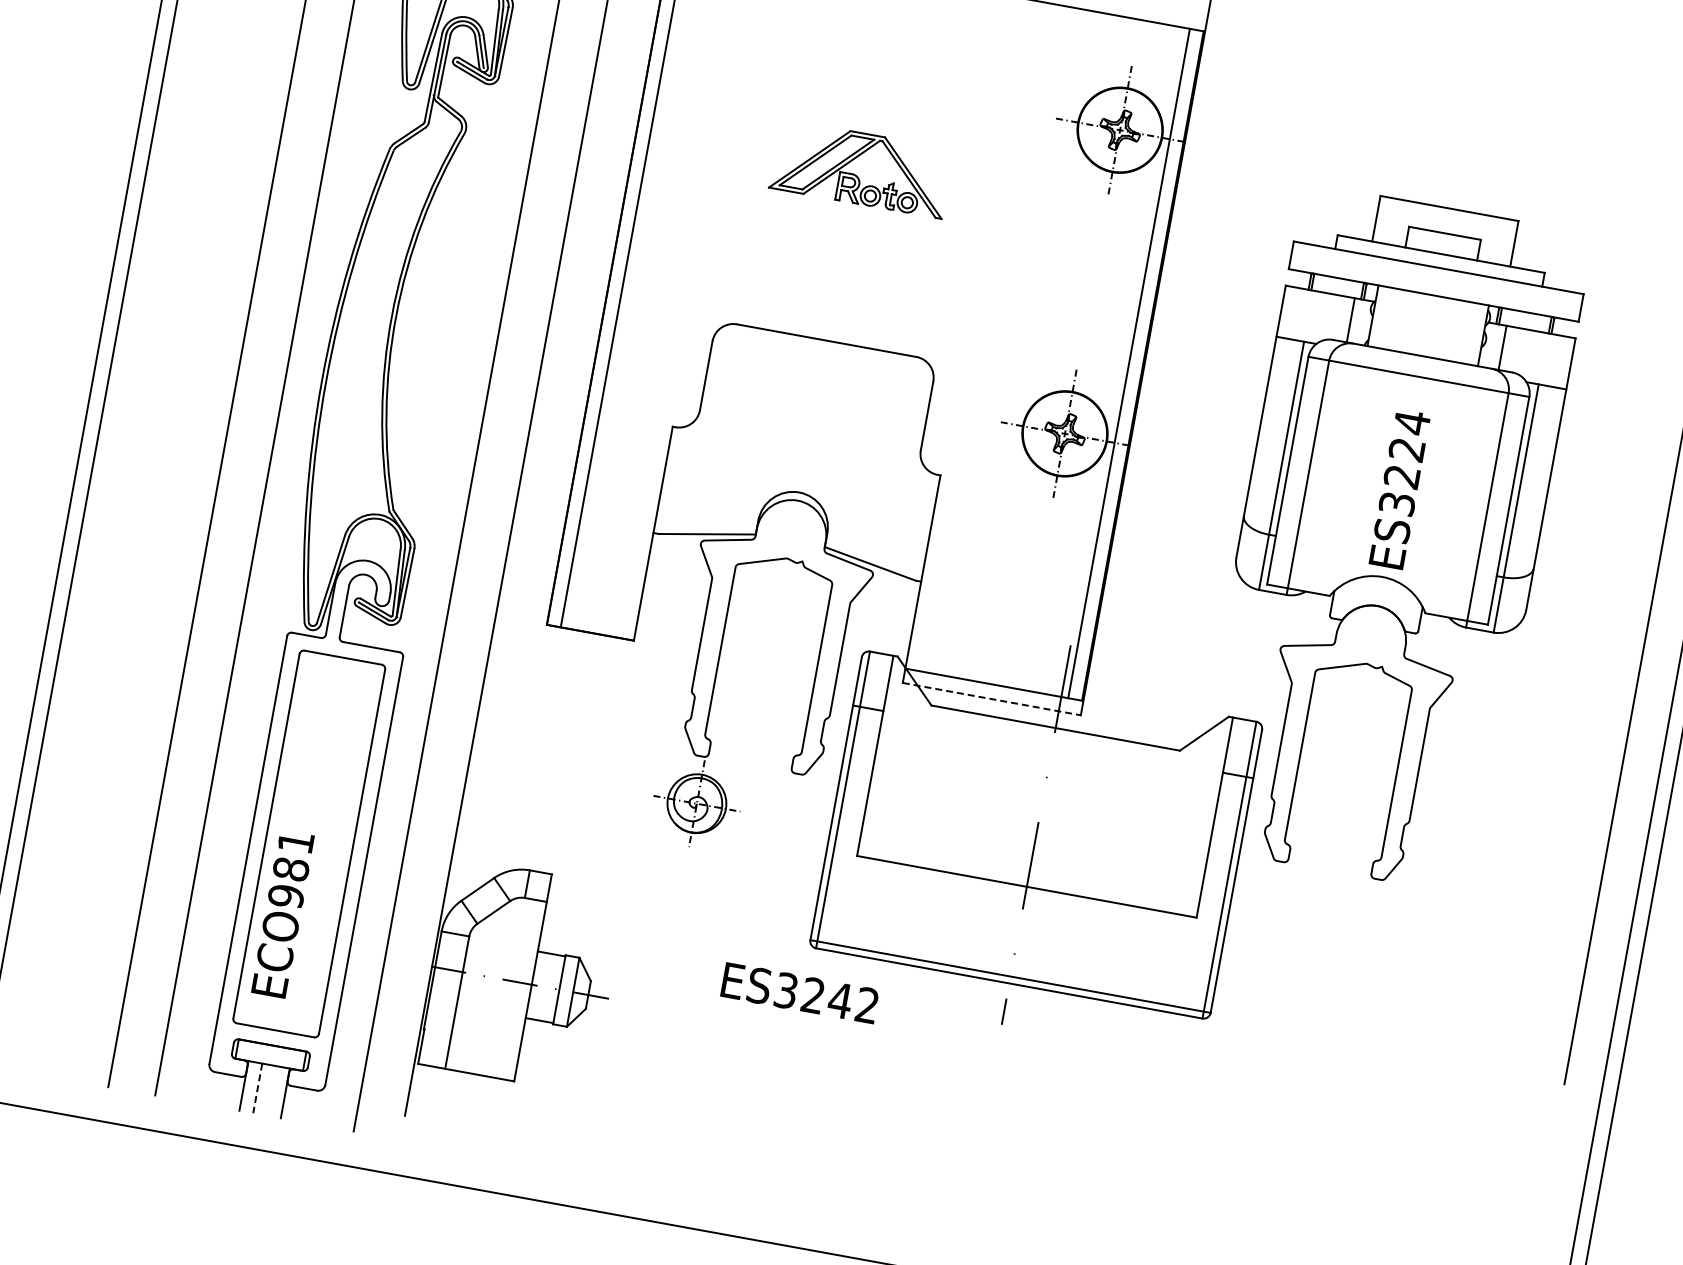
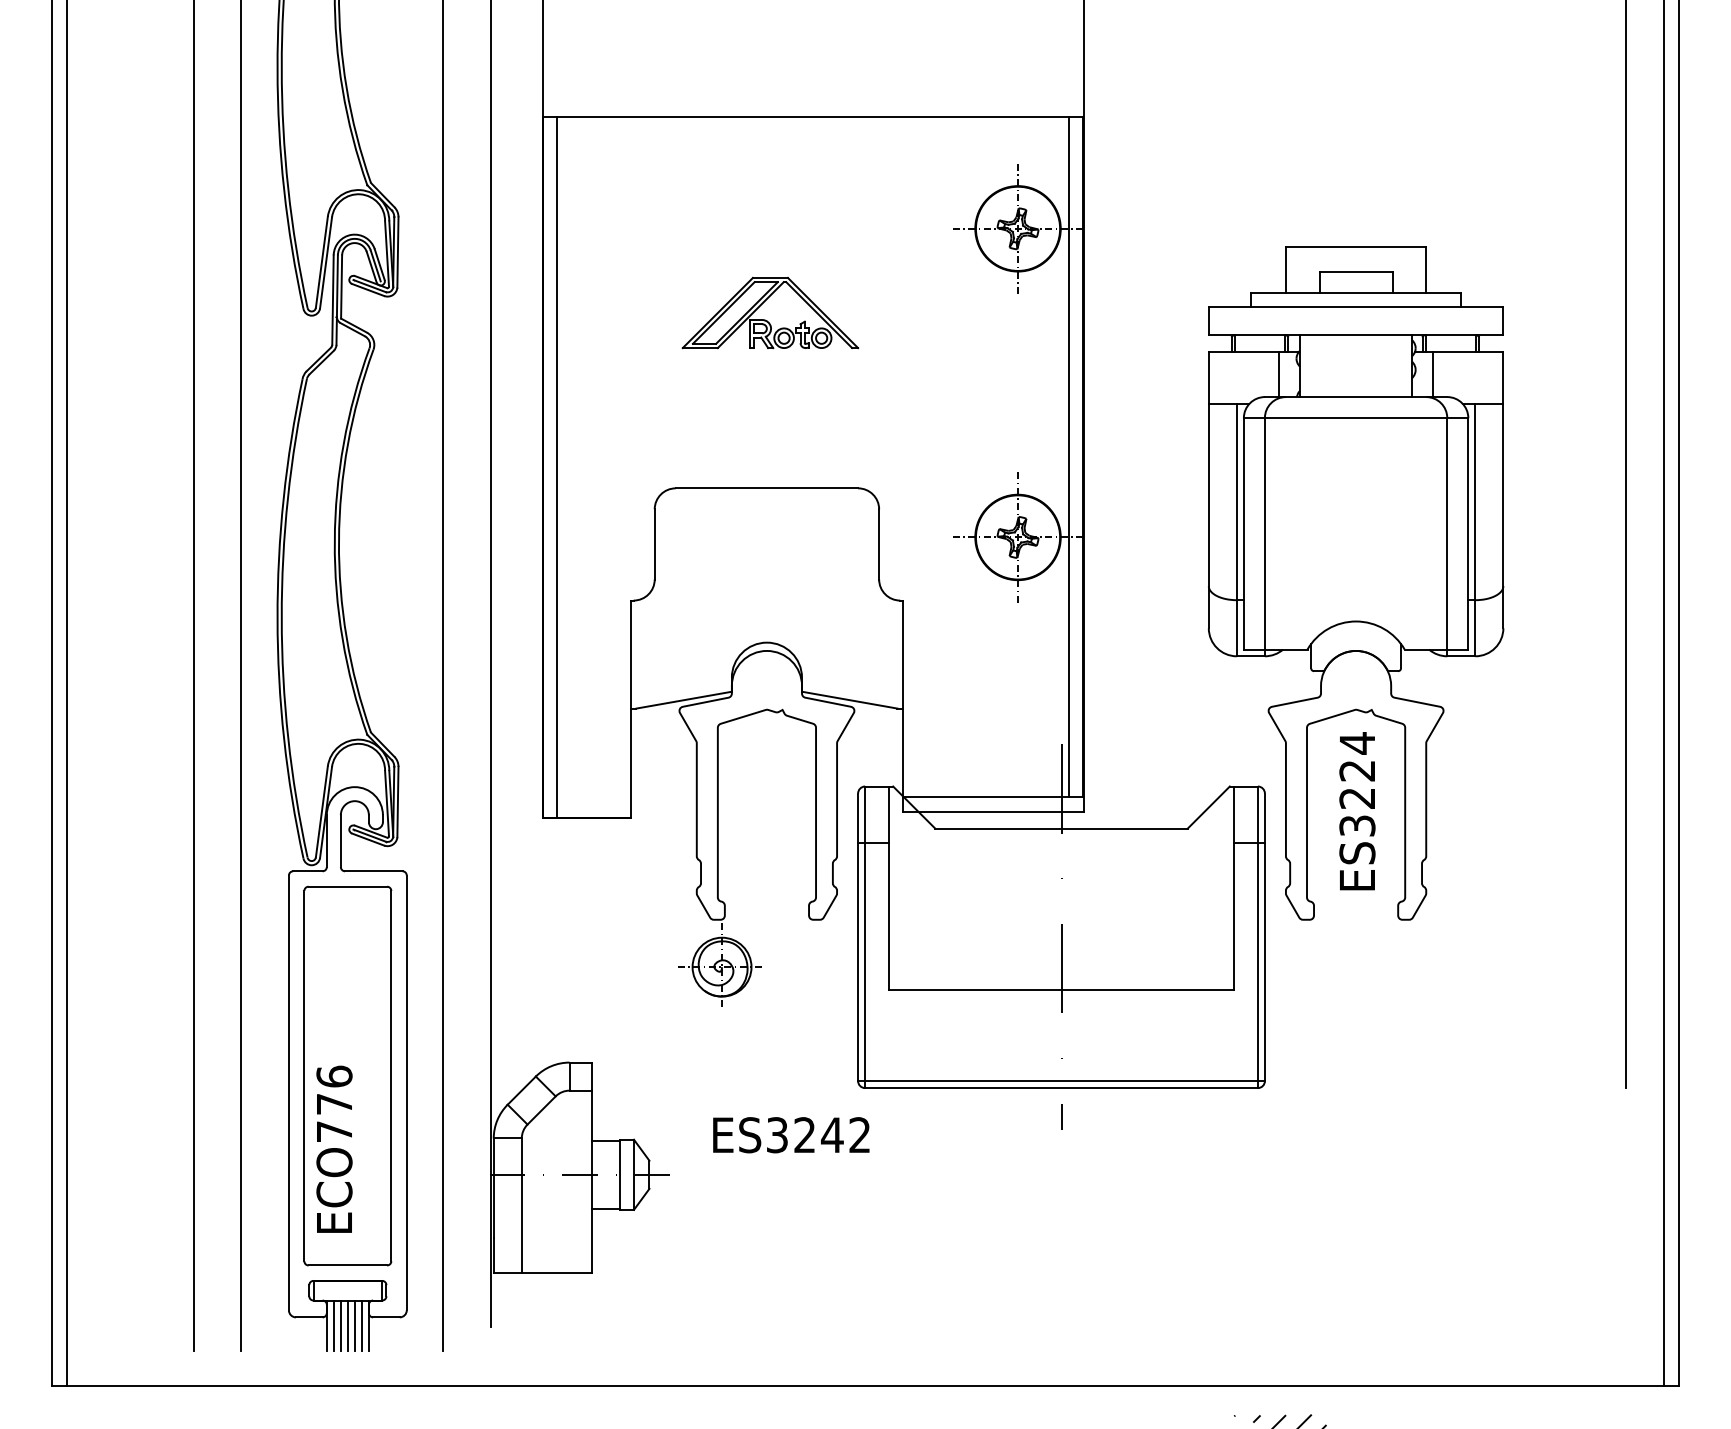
text: (1399, 489) -> (1357, 811), moved
line: (991, 699) -> (993, 811), dashed -> solid
text: (291, 868) -> (334, 1103), ECO981 -> ECO776
text: (800, 993) -> (791, 1135), moved
line: (250, 1086) -> (333, 1325), added
line: (257, 1089) -> (340, 1326), dashed -> solid
line: (264, 1089) -> (347, 1325), added
line: (271, 1090) -> (354, 1325), added
line: (278, 1091) -> (361, 1325), added

